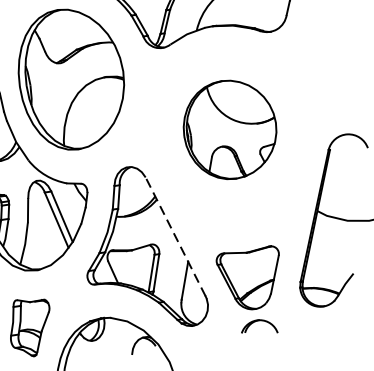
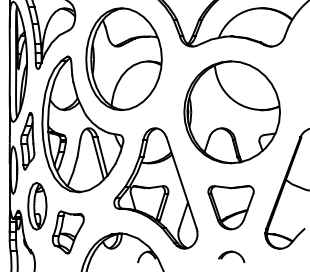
part: (229, 130) -> (231, 112), size x1.43
line: (175, 235) -> (181, 182), dashed -> solid
part: (250, 279) -> (230, 207), moved

